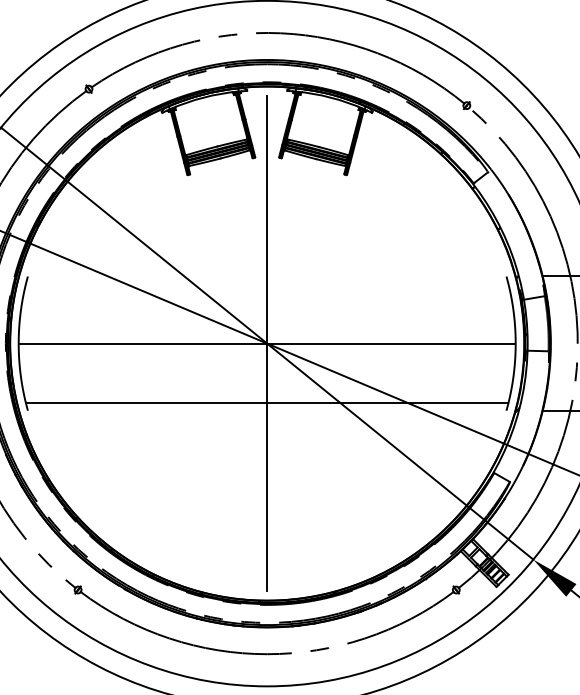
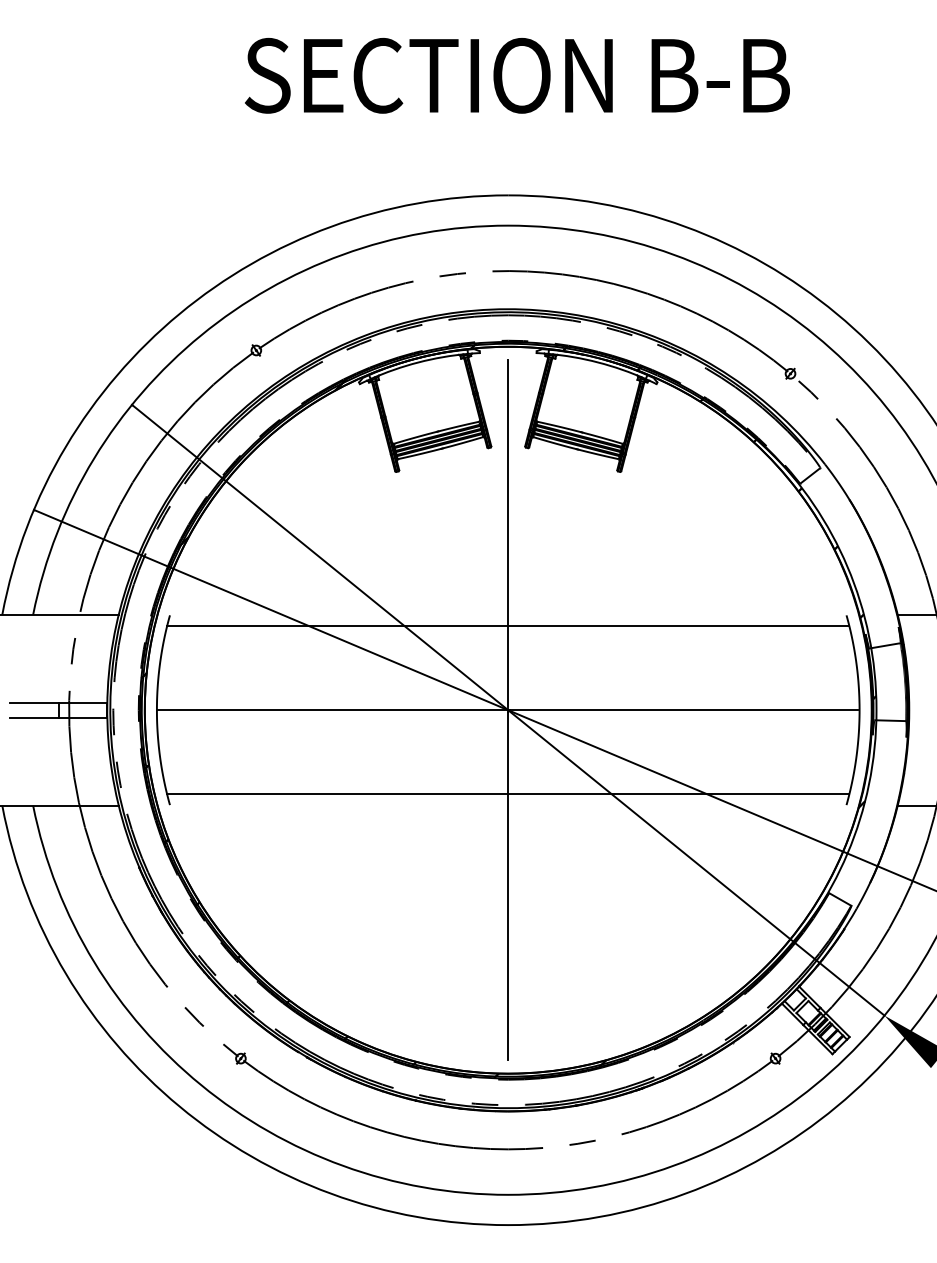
line: (267, 284) -> (508, 626), added

